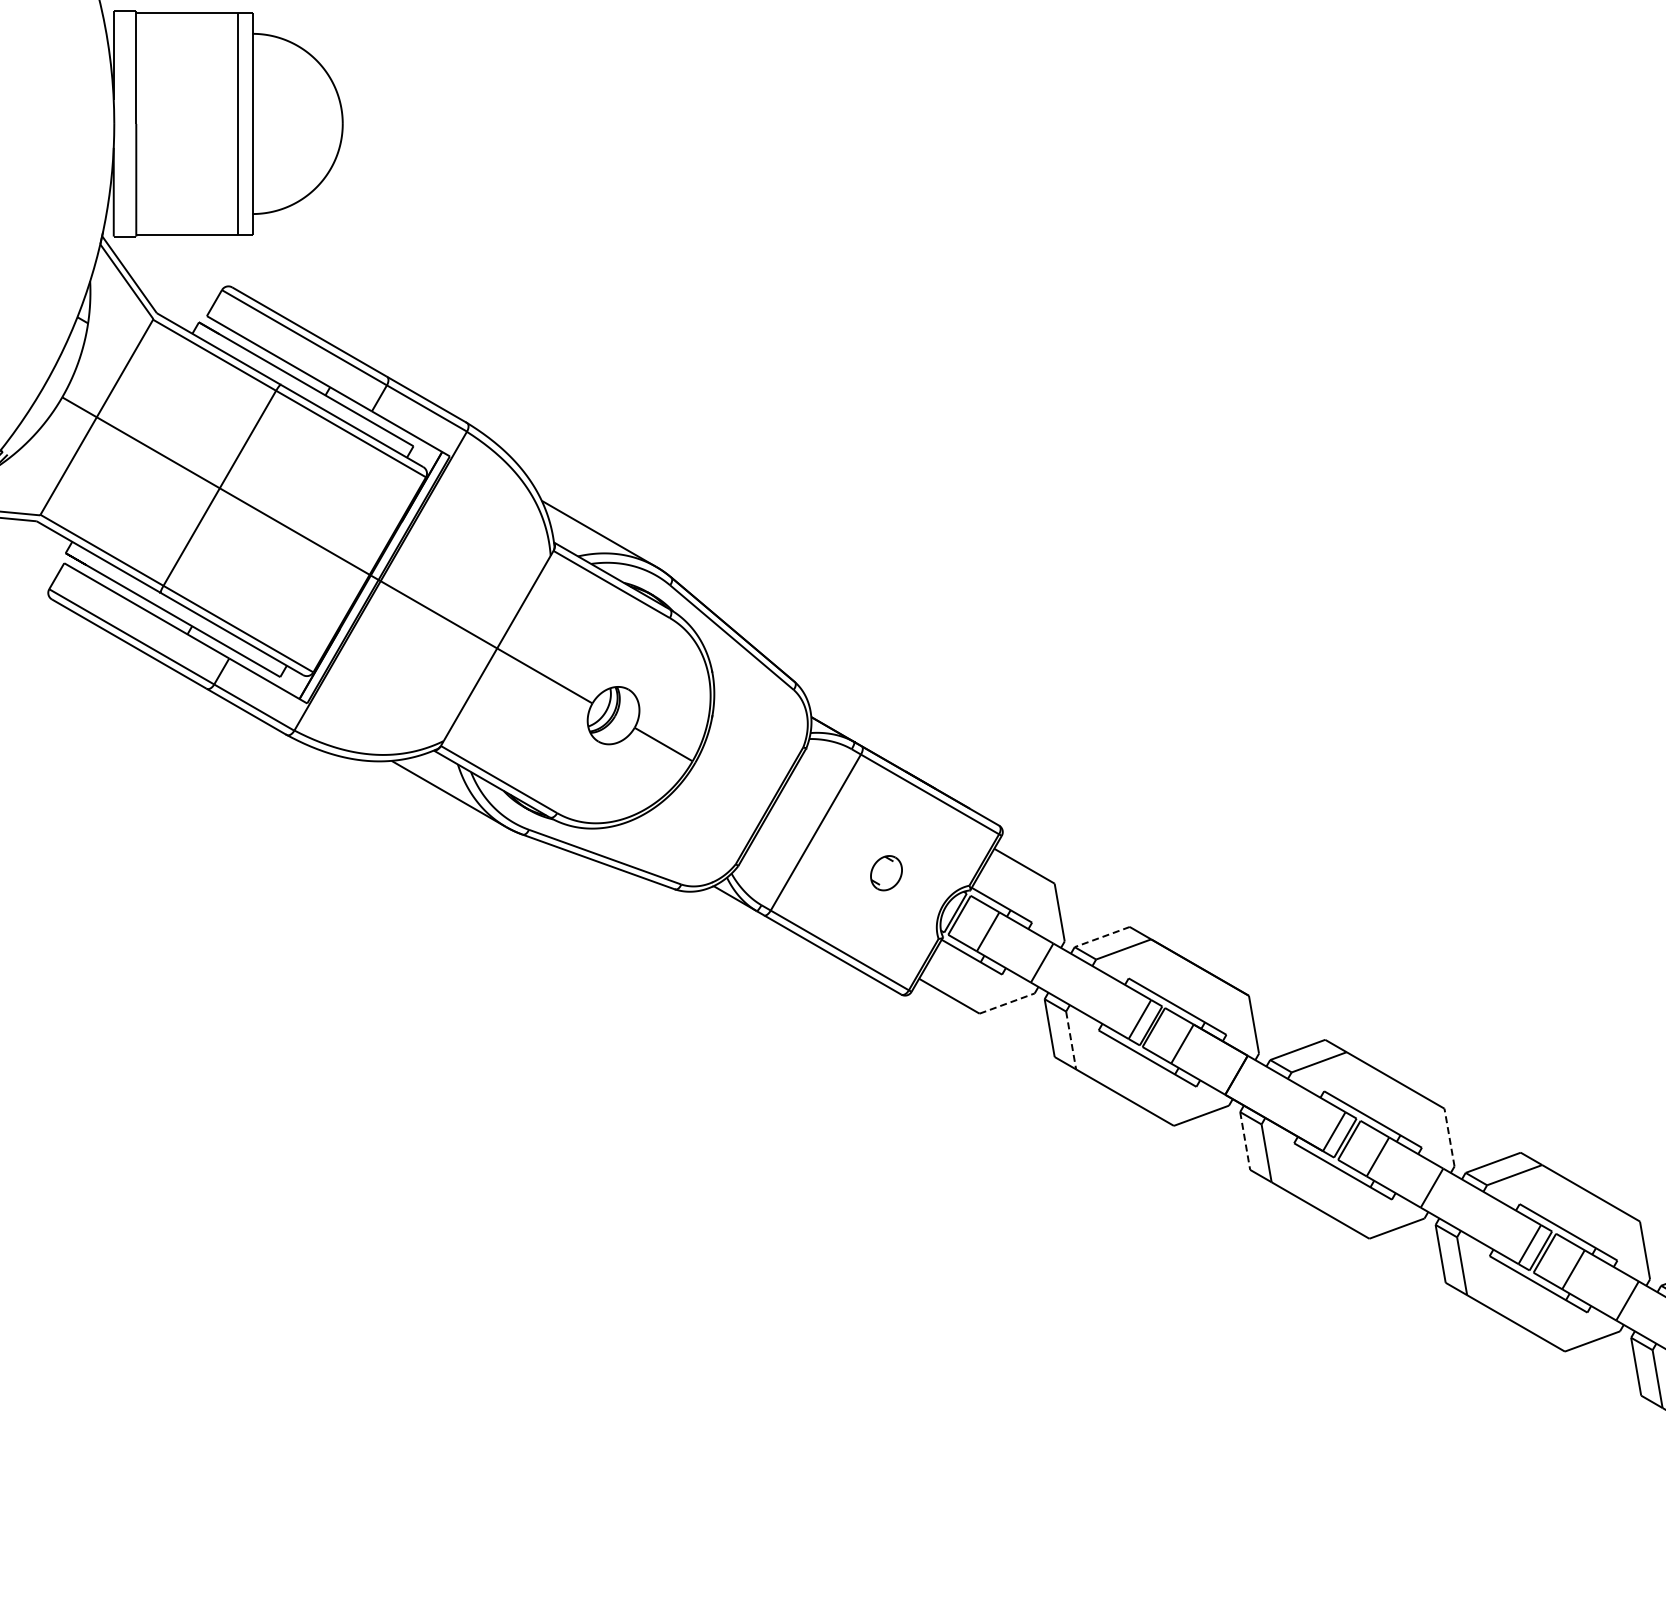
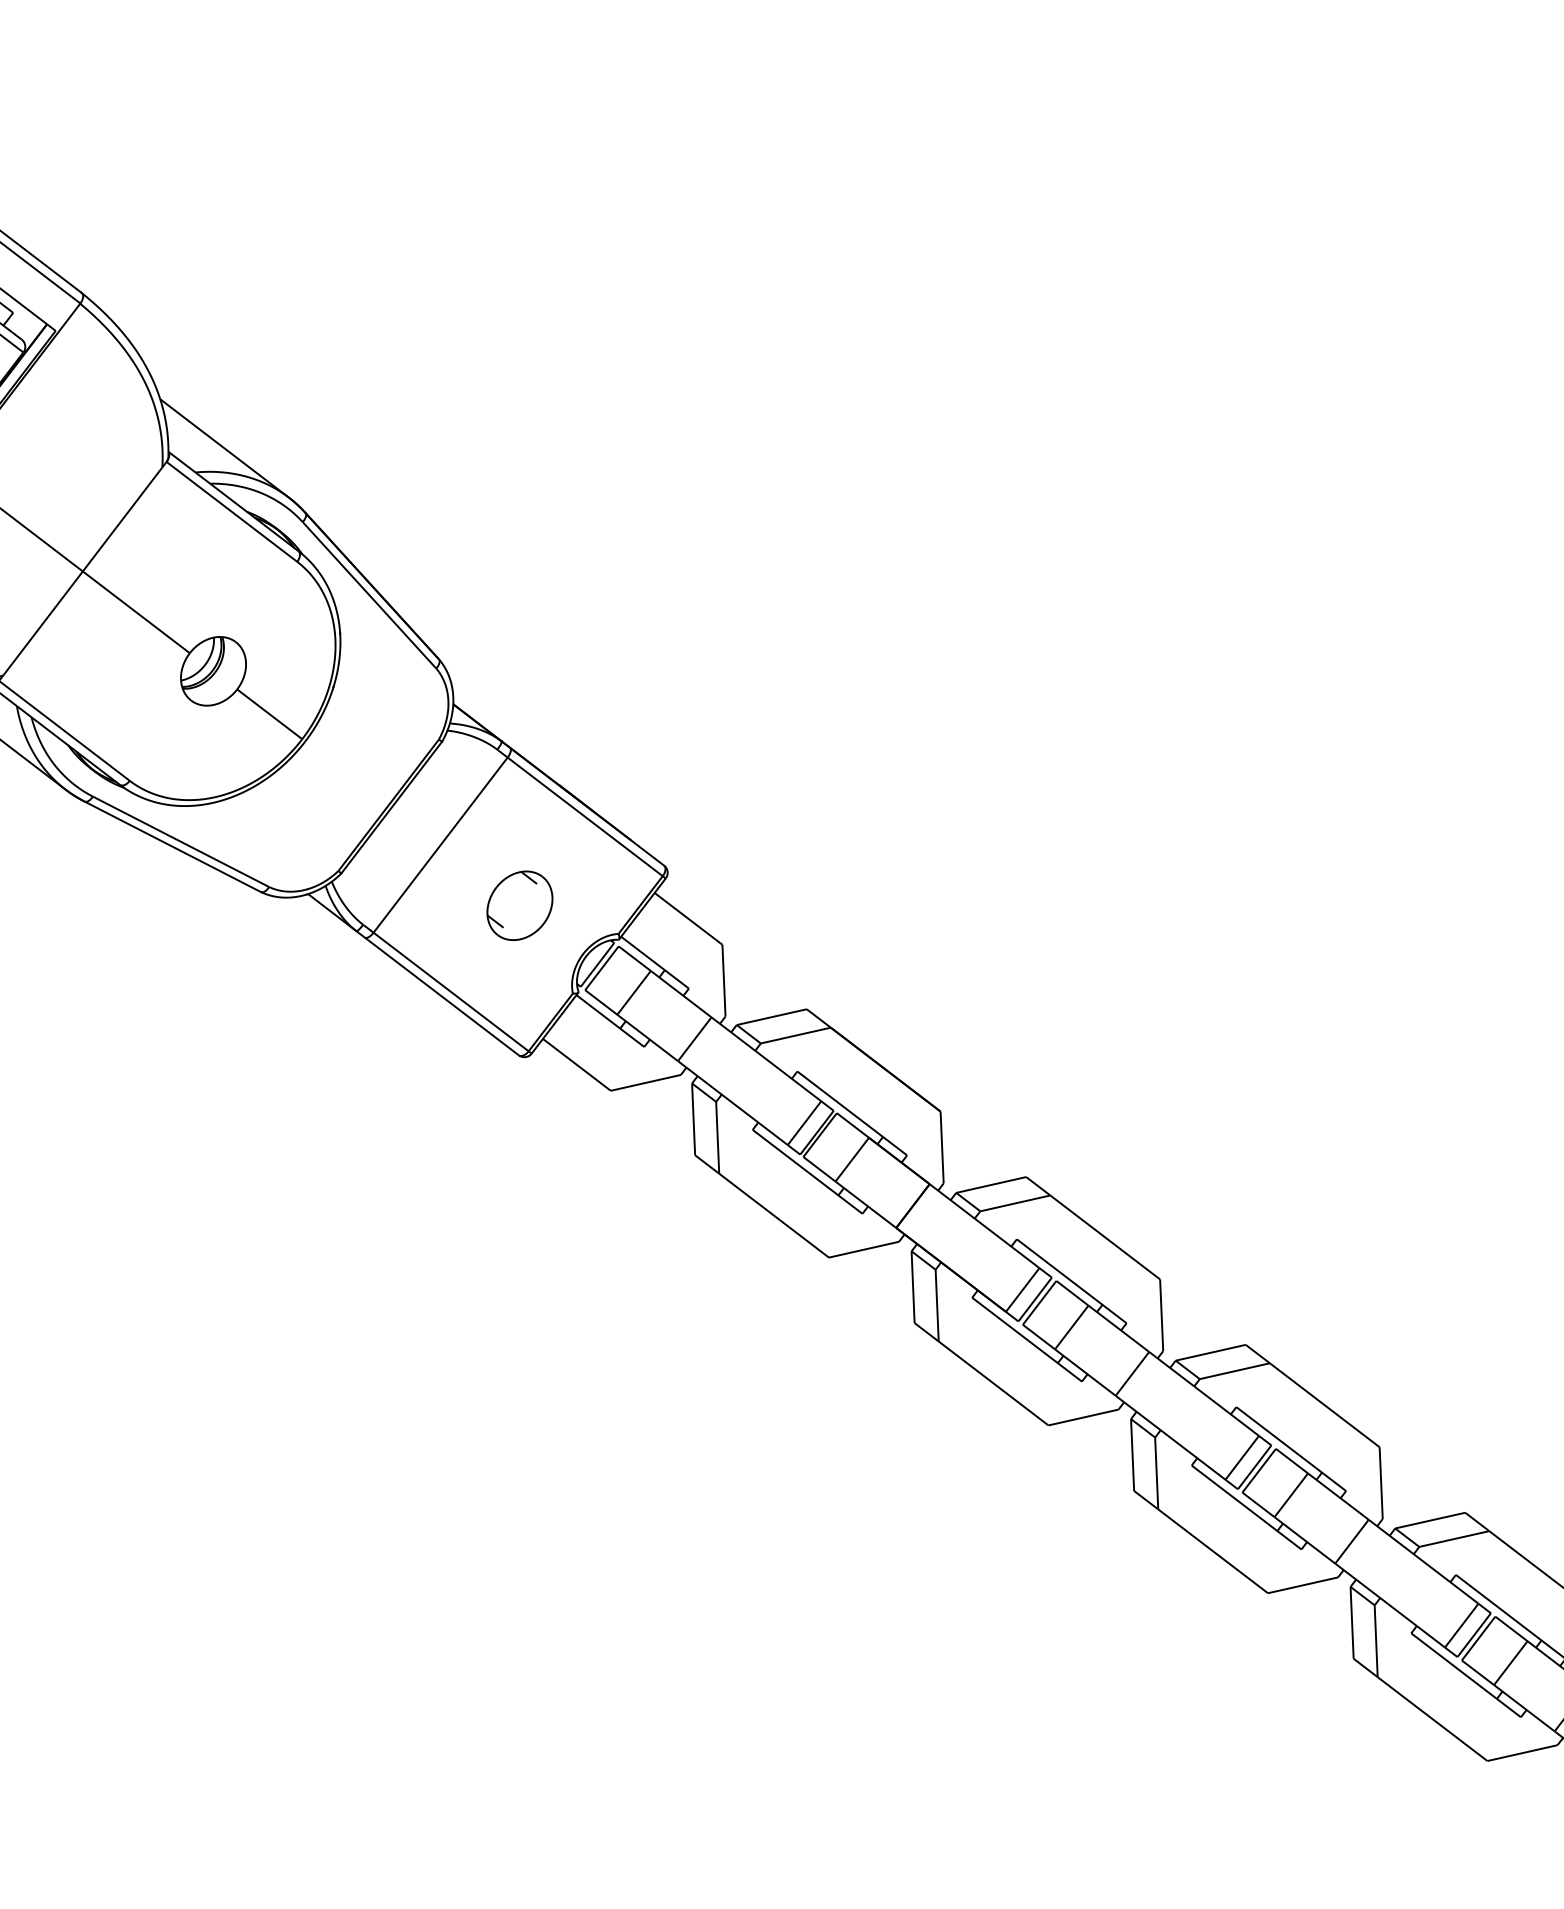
part: (886, 872) -> (520, 904), size x1.67
line: (1101, 937) -> (770, 1017), dashed -> solid
line: (1007, 1003) -> (646, 1082), dashed -> solid
line: (1071, 1040) -> (718, 1137), dashed -> solid
line: (1449, 1137) -> (1161, 1315), dashed -> solid
line: (1245, 1141) -> (913, 1287), dashed -> solid

